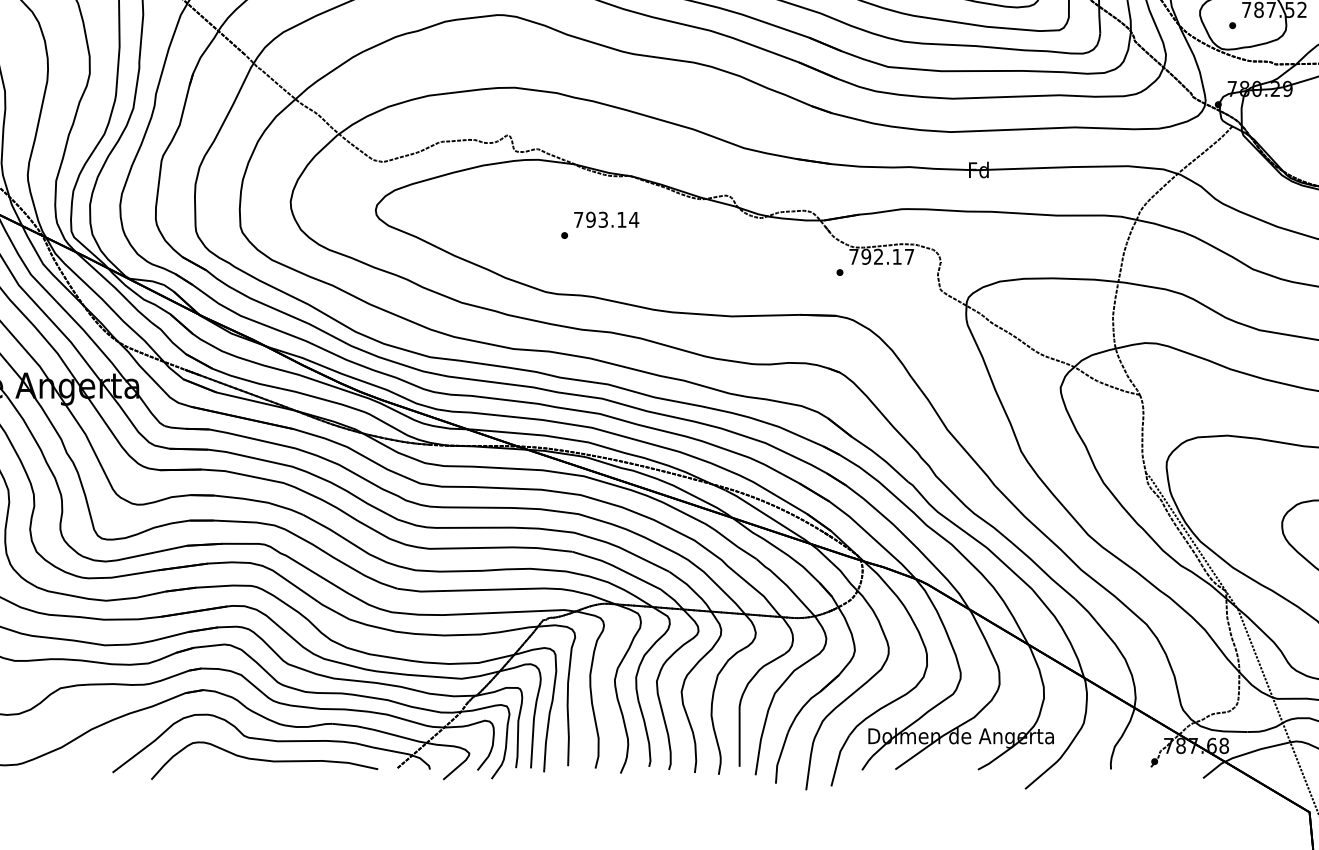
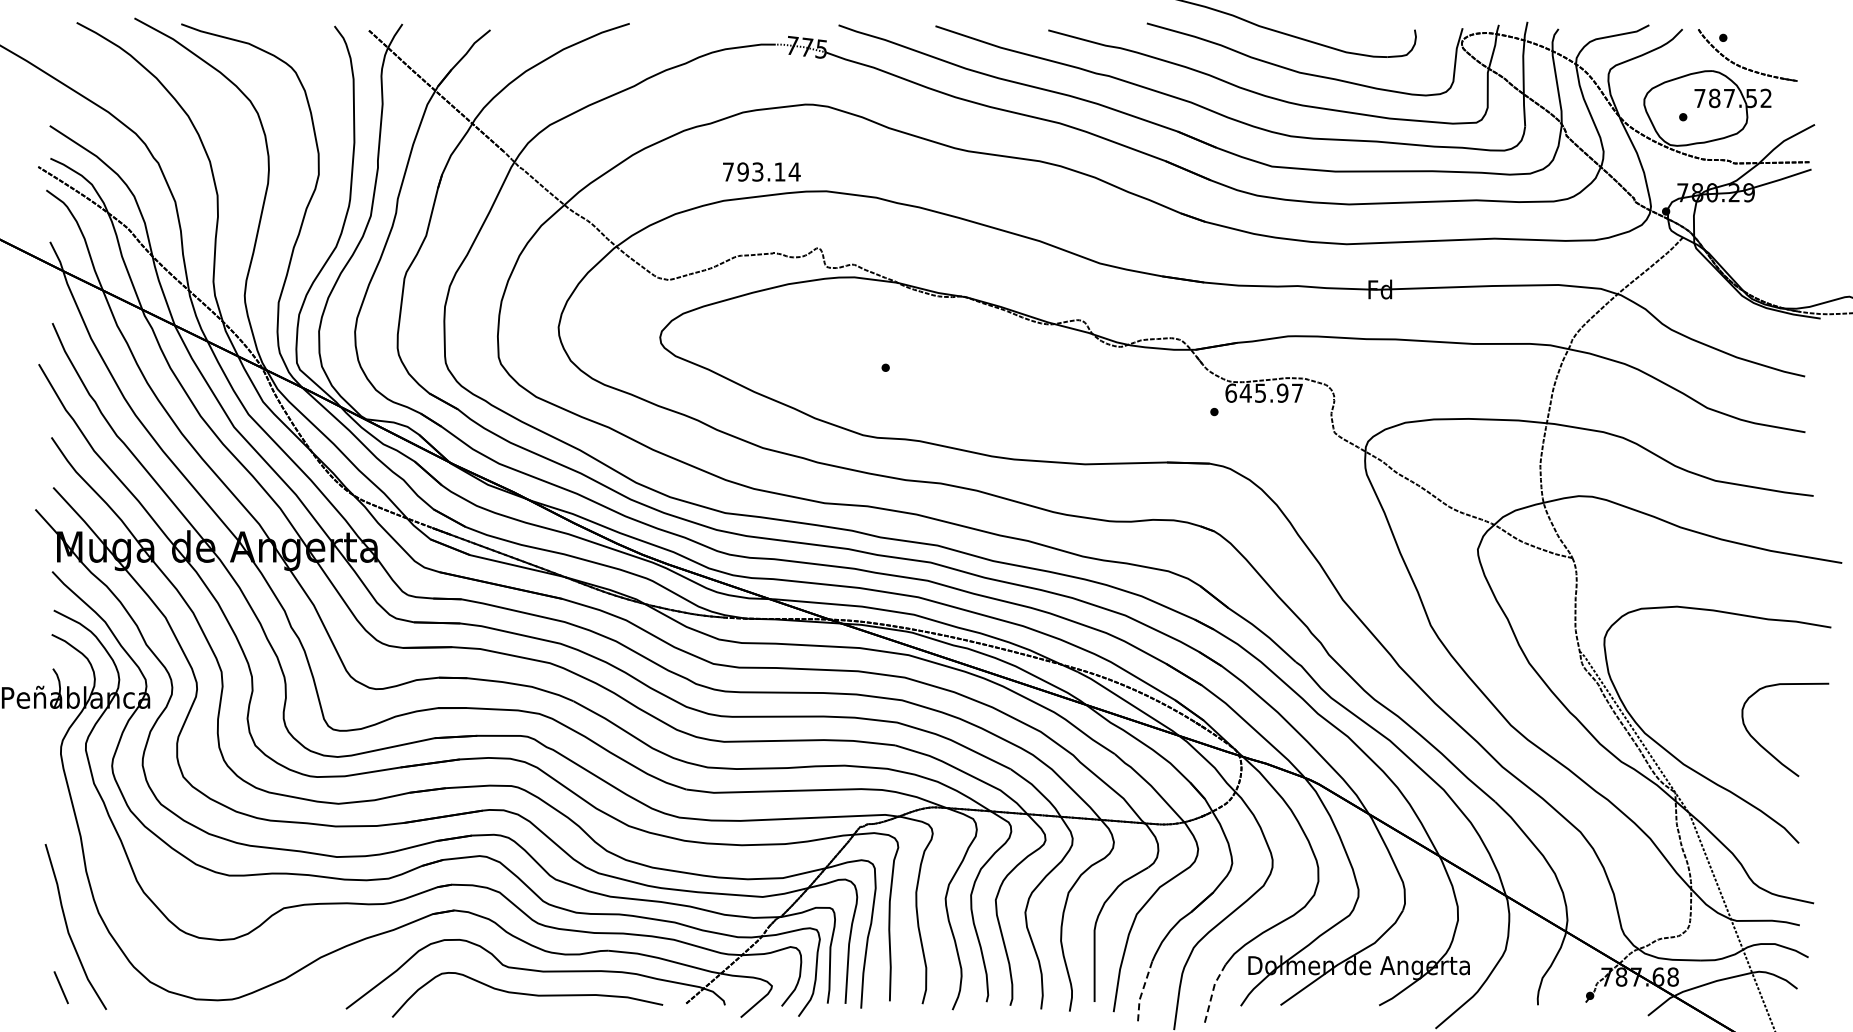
text: (606, 219) -> (761, 171), moved
text: (875, 256) -> (1256, 392), 792.17 -> 645.97
line: (779, 758) -> (1142, 992), solid -> dashed
line: (838, 760) -> (1212, 994), solid -> dashed

